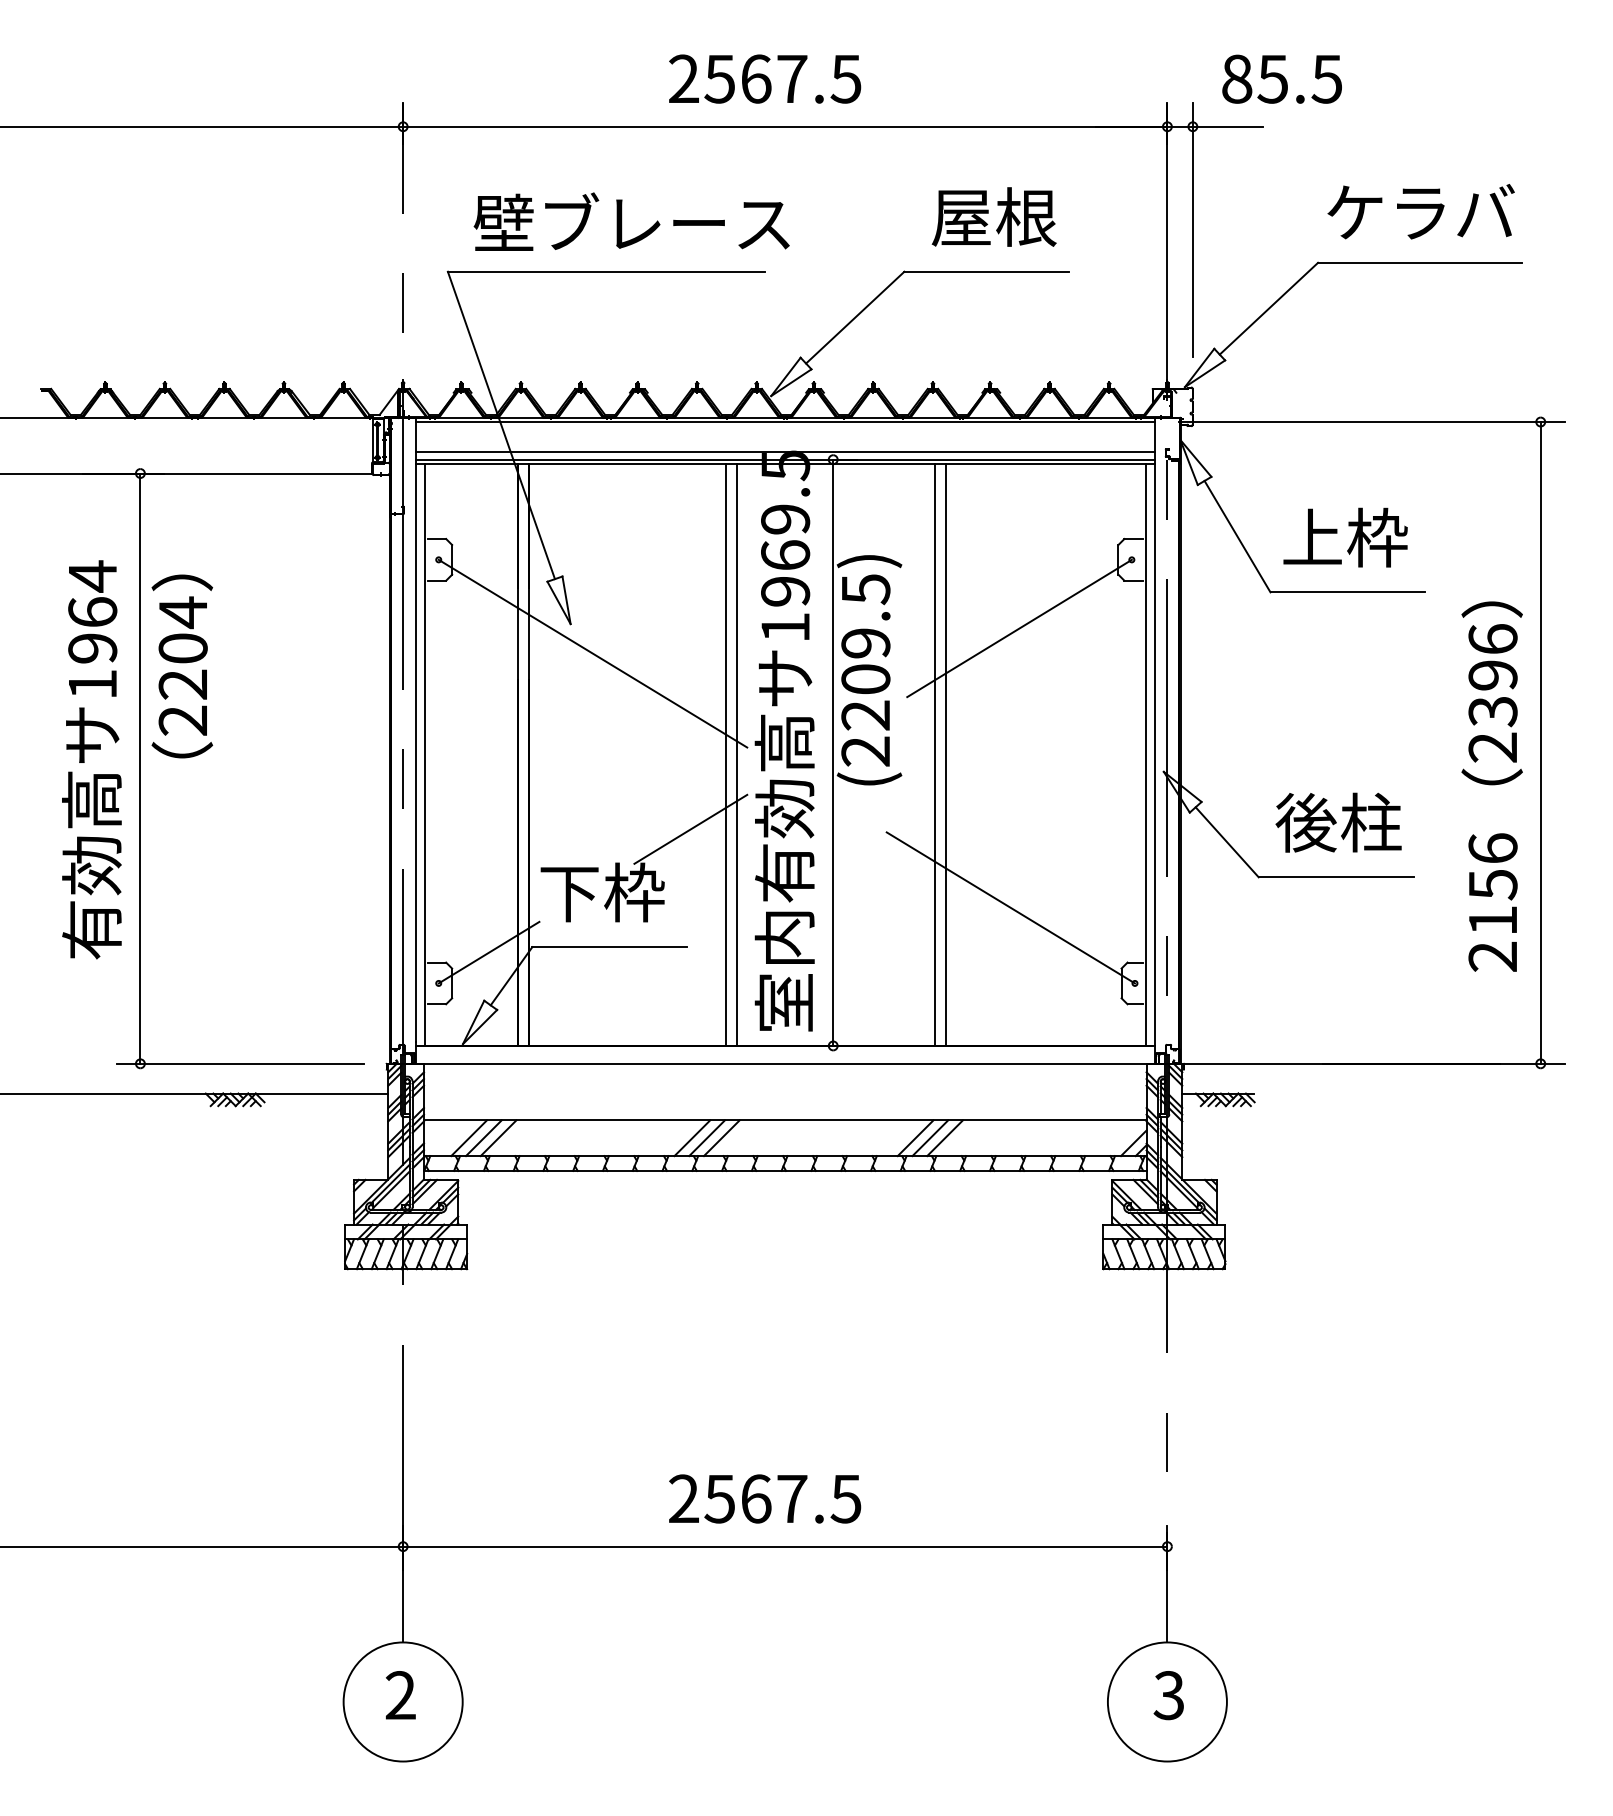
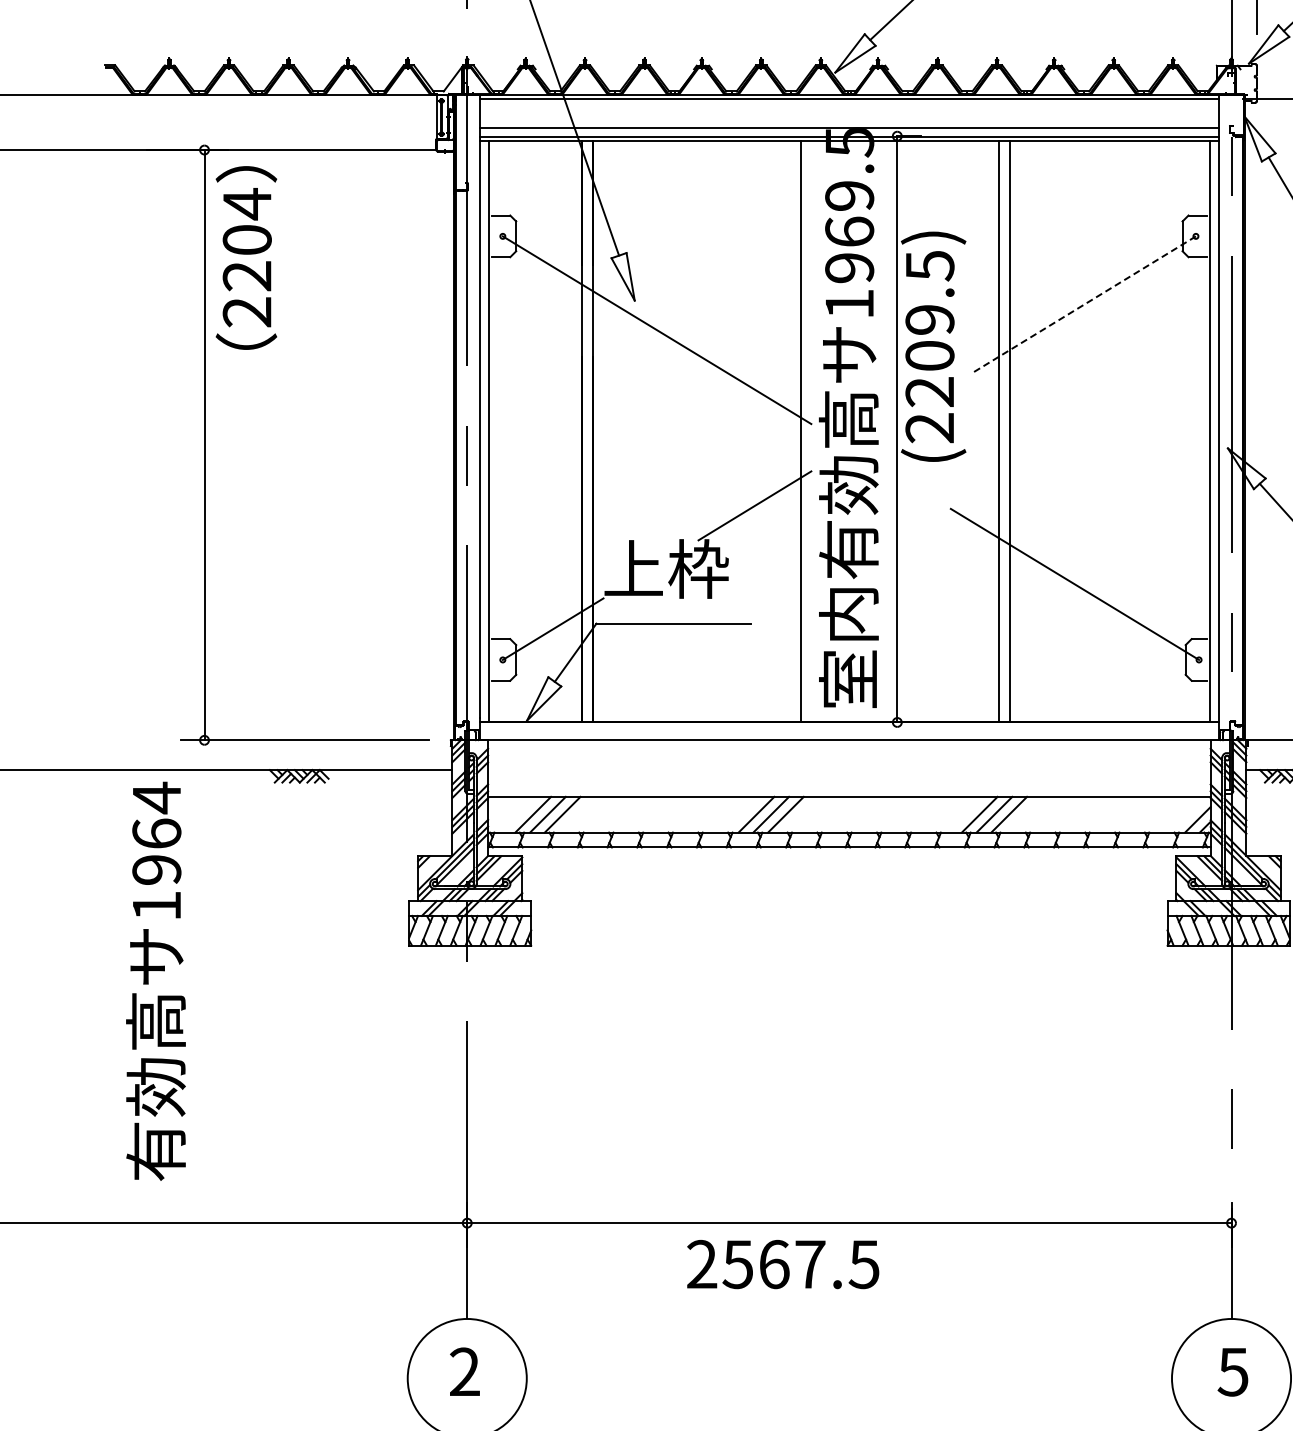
line: (1019, 628) -> (1083, 305), solid -> dashed
text: (182, 666) -> (246, 258), moved
line: (726, 754) -> (790, 431), removed
text: (91, 759) -> (155, 981), moved
text: (569, 892) -> (633, 569), 下枠 -> 上枠
text: (765, 1498) -> (783, 1264), moved
text: (1168, 1695) -> (1232, 1372), 3 -> 5

